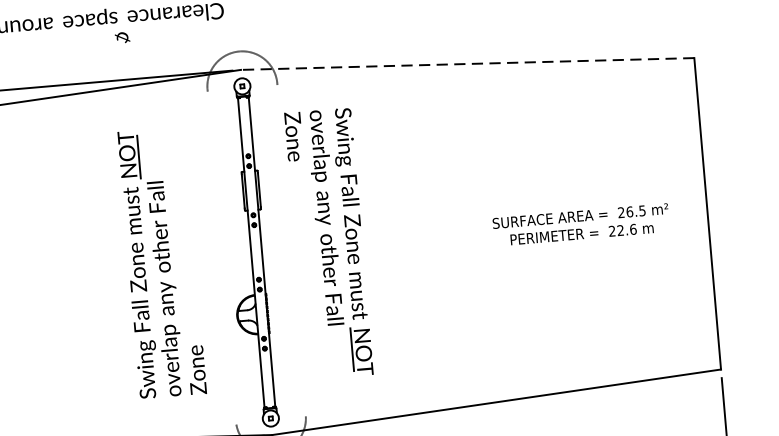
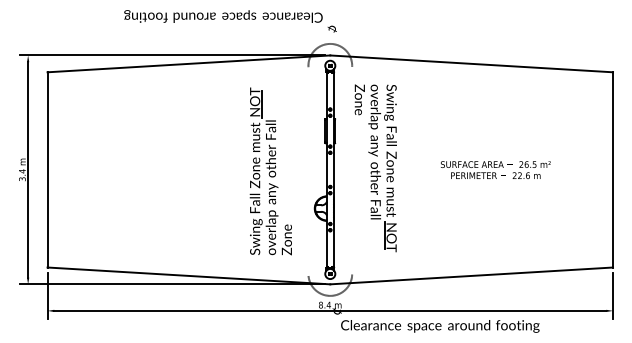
text: (121, 36) -> (331, 28), moved
line: (467, 63) -> (471, 63), dashed -> solid
text: (580, 224) -> (495, 169), moved

